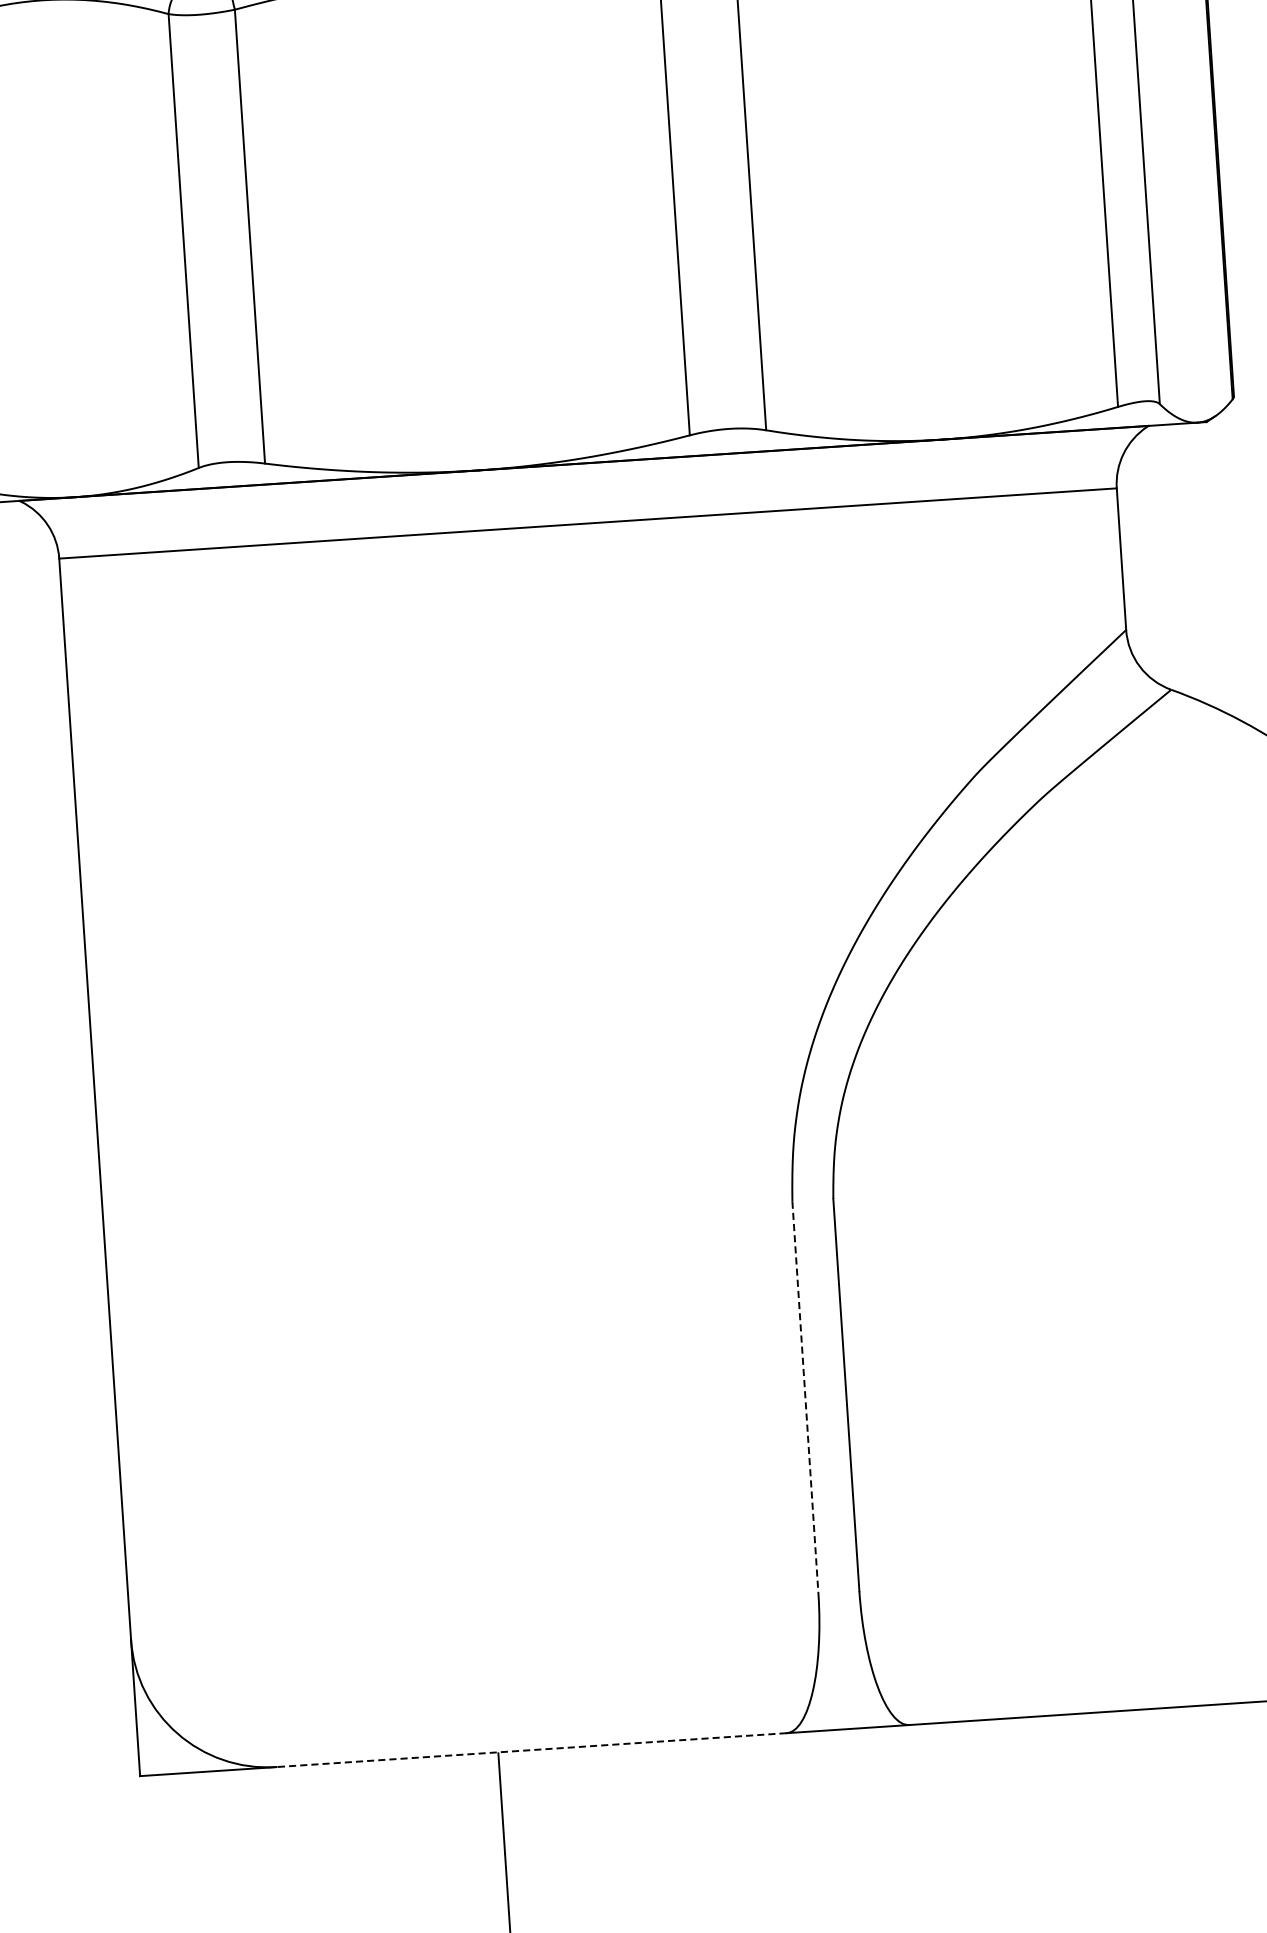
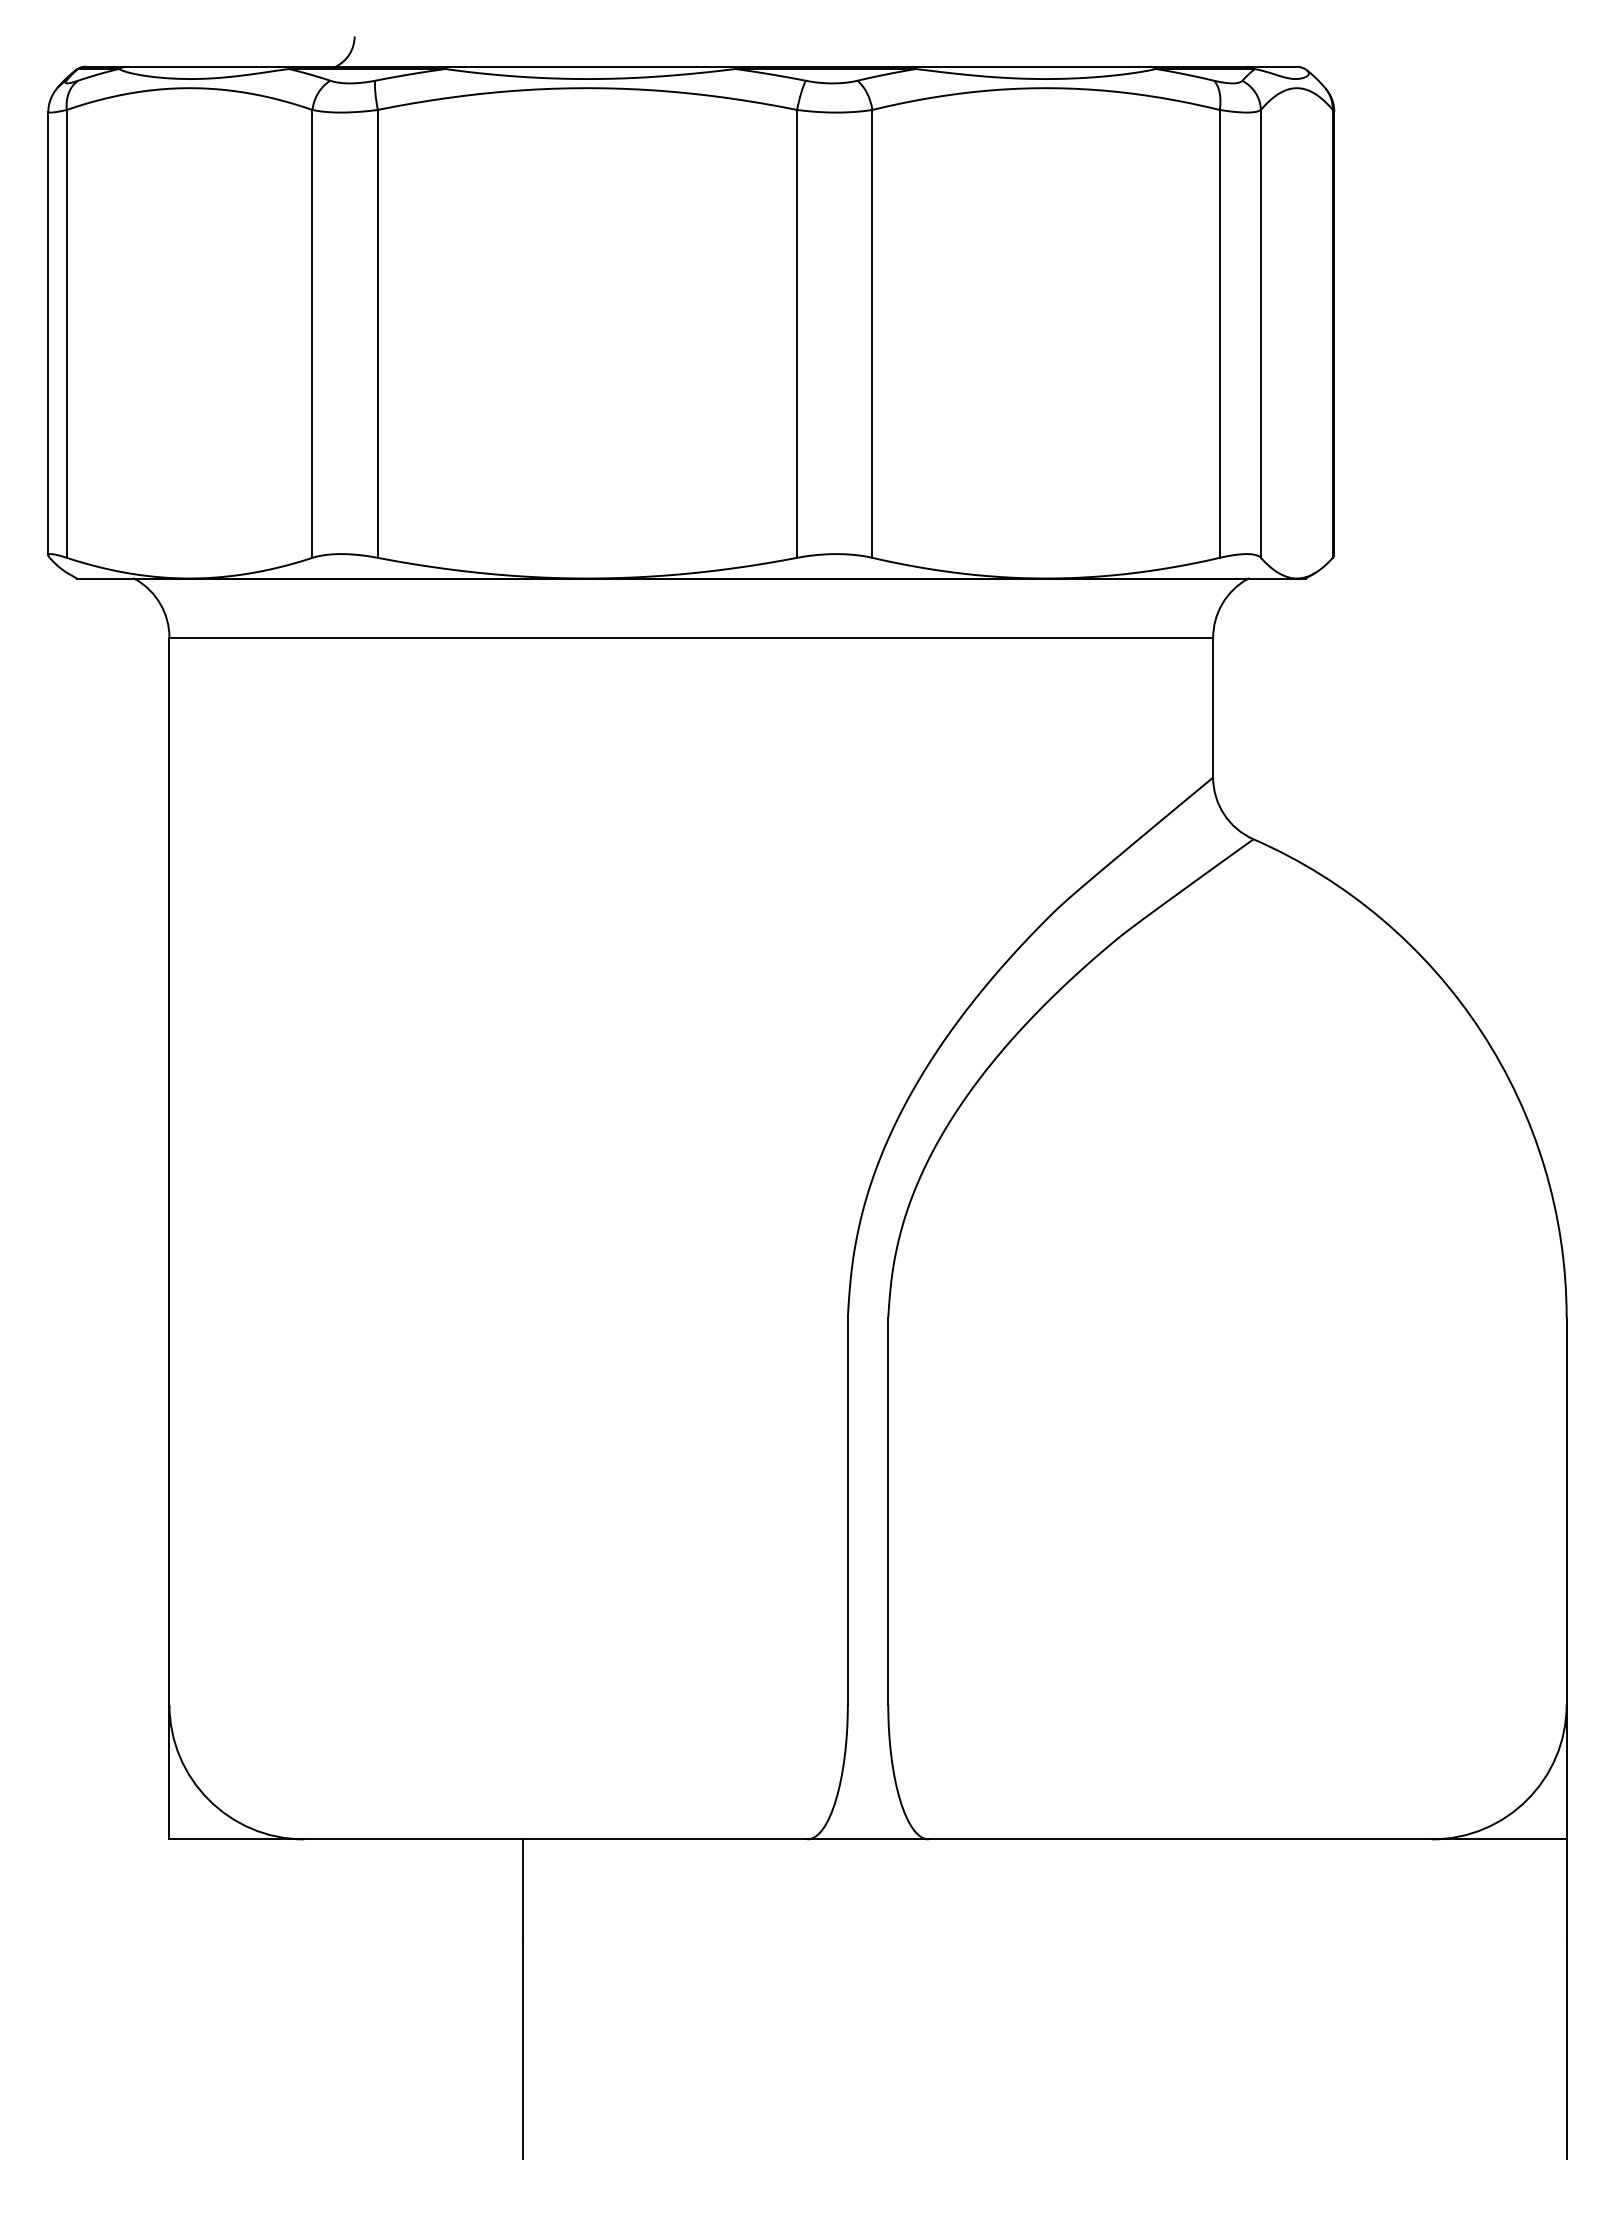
line: (805, 1398) -> (847, 1511), dashed -> solid
line: (531, 1750) -> (555, 1839), dashed -> solid

